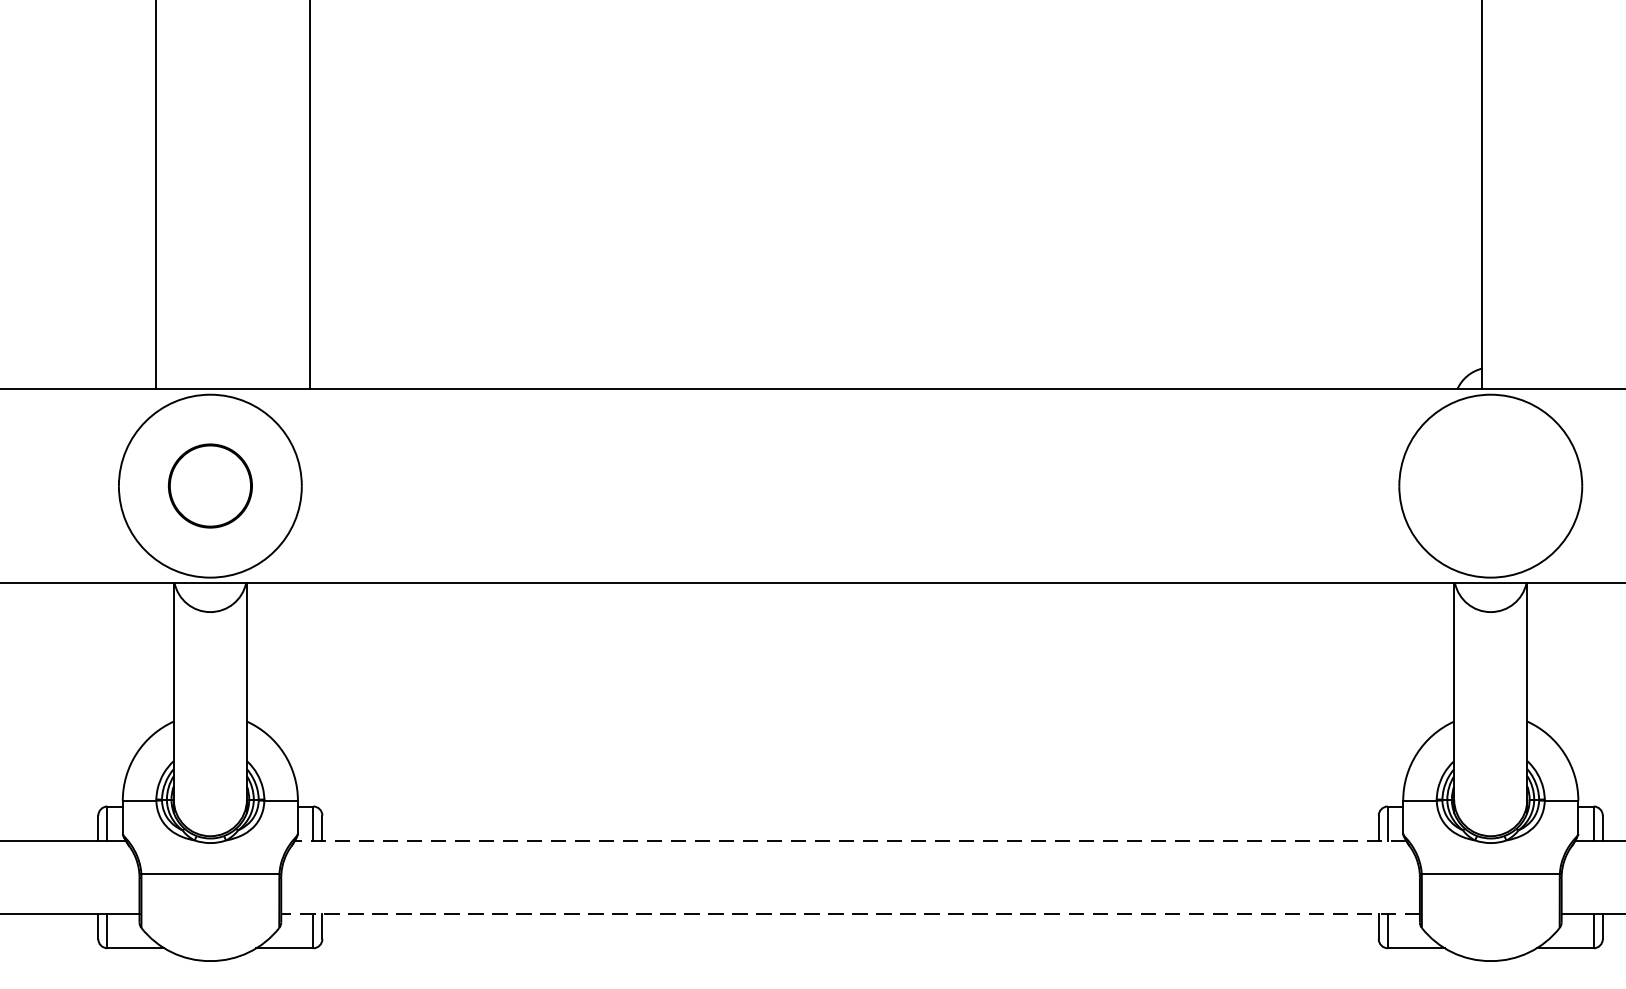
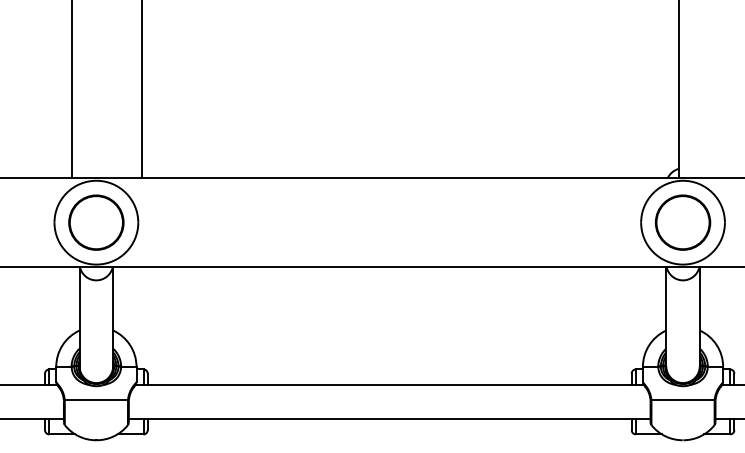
circle: (210, 485) -> (96, 222), size x1.43
part: (1489, 485) -> (682, 222), added
line: (850, 841) -> (389, 385), dashed -> solid
line: (850, 913) -> (389, 418), dashed -> solid

